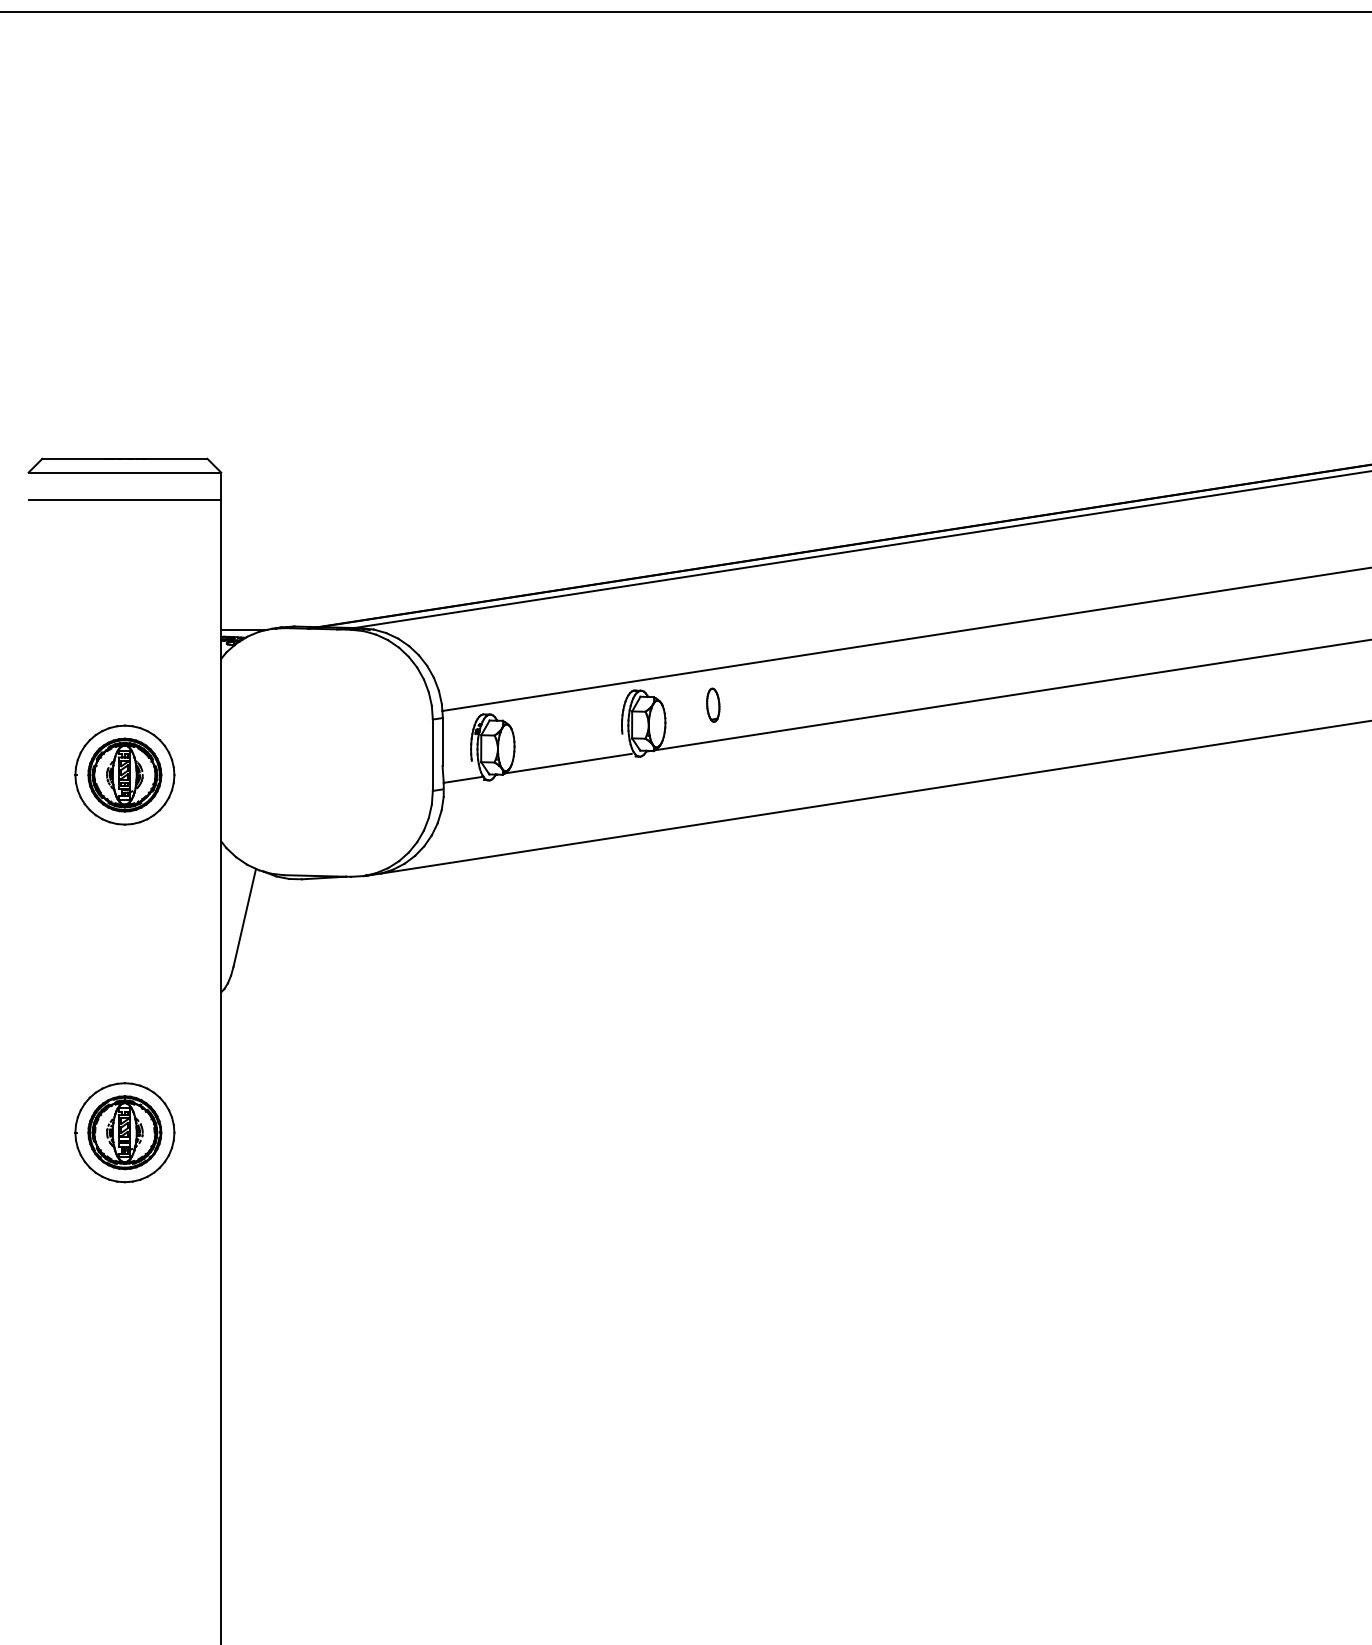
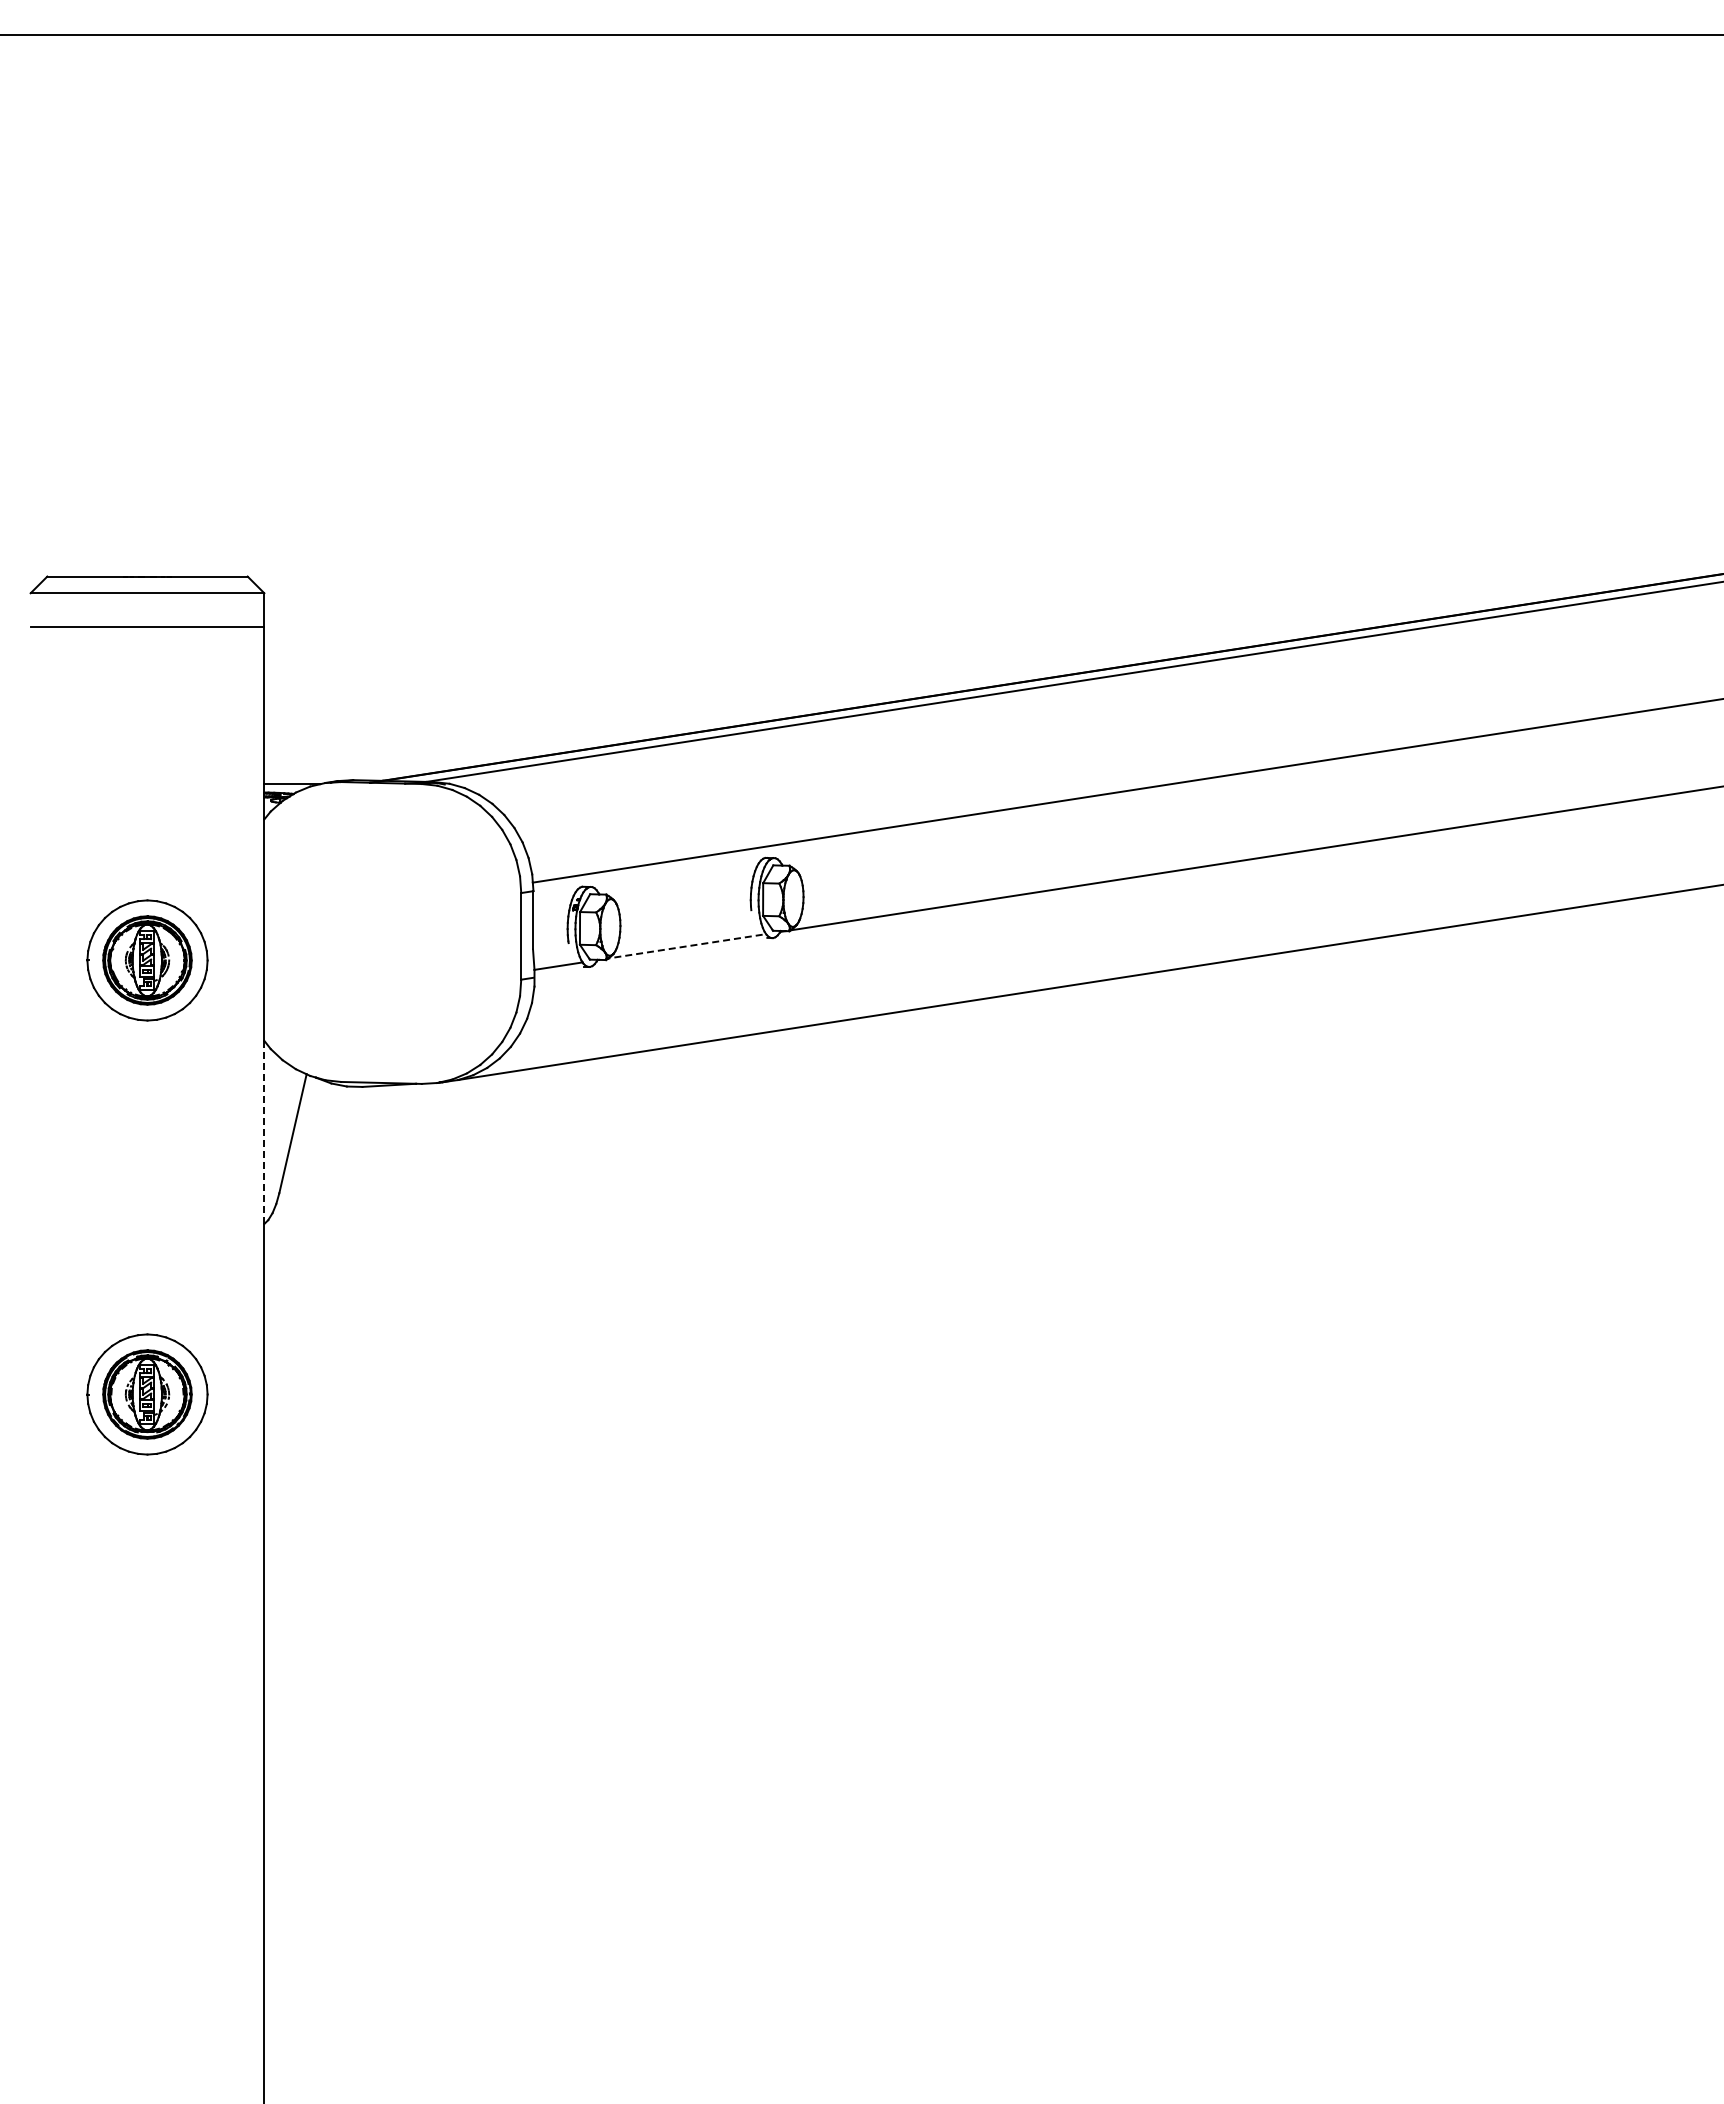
part: (713, 705) -> (861, 875), removed
line: (568, 763) -> (685, 946), solid -> dashed
line: (221, 916) -> (264, 1132), solid -> dashed

